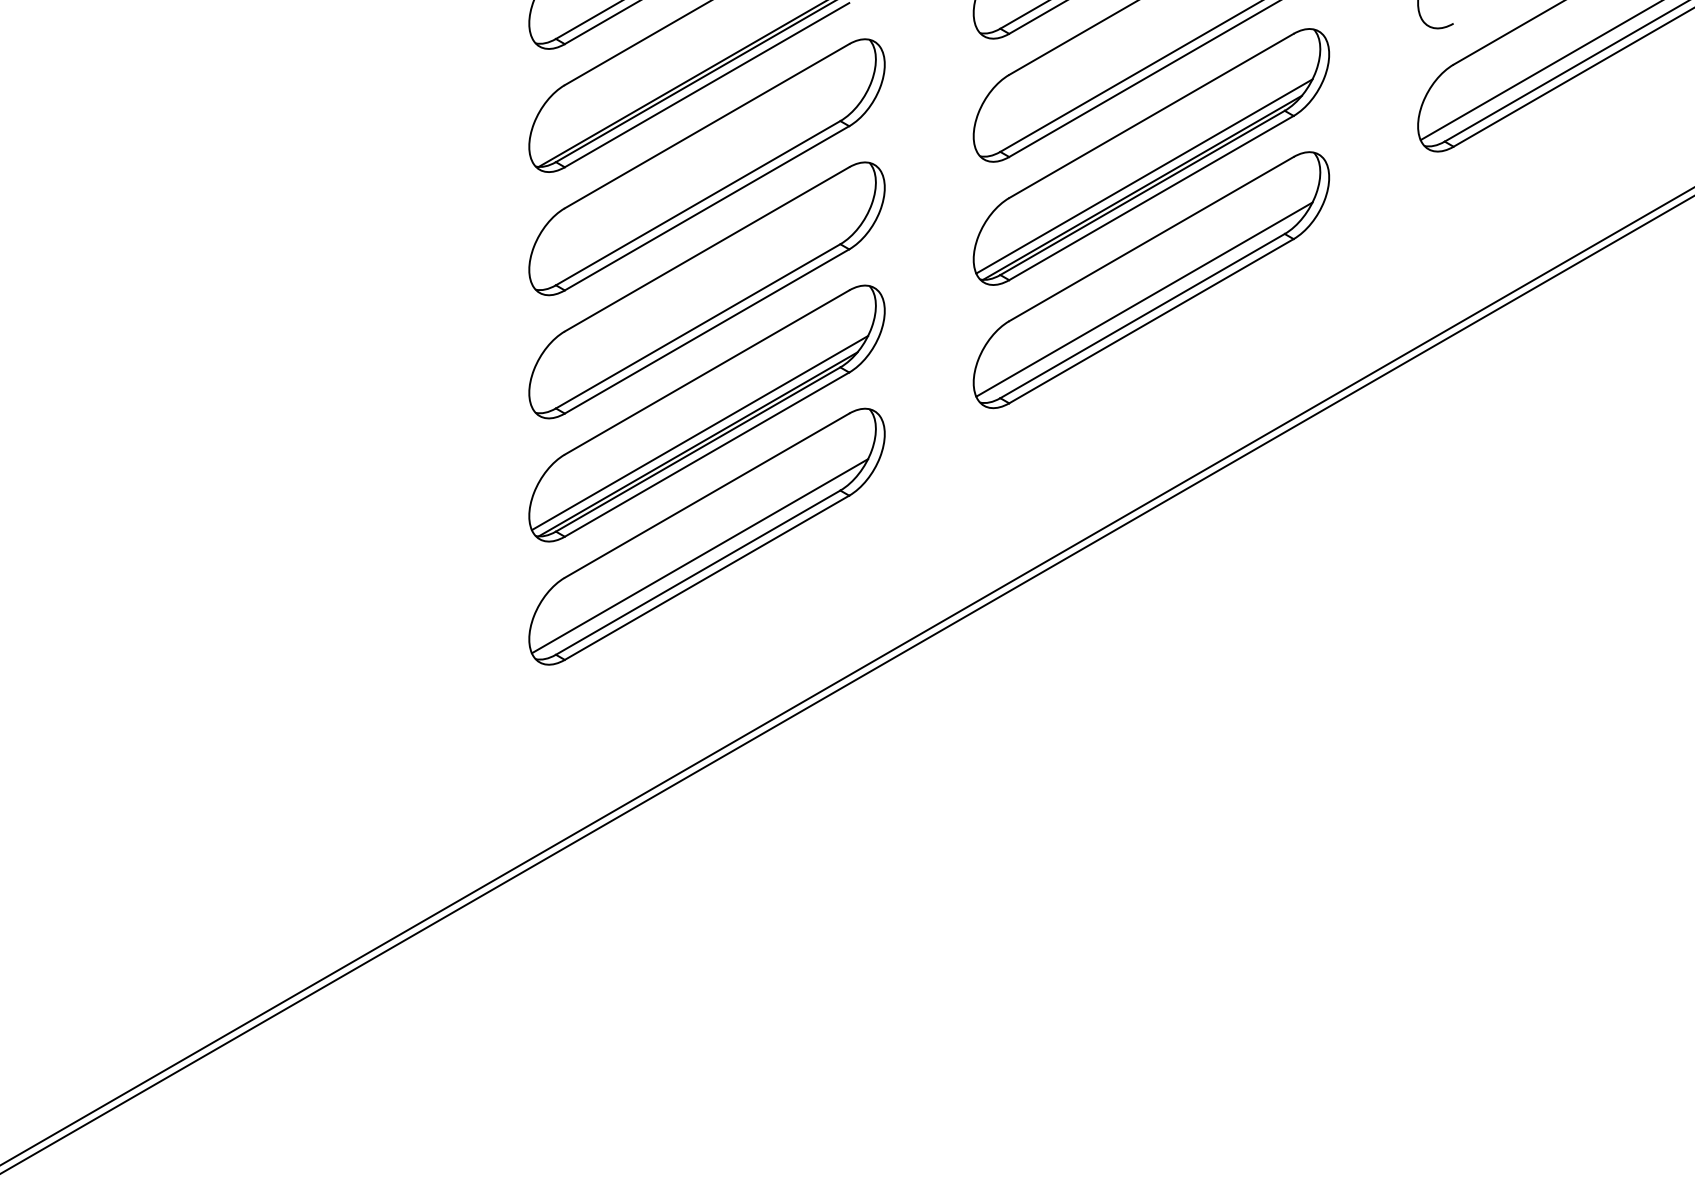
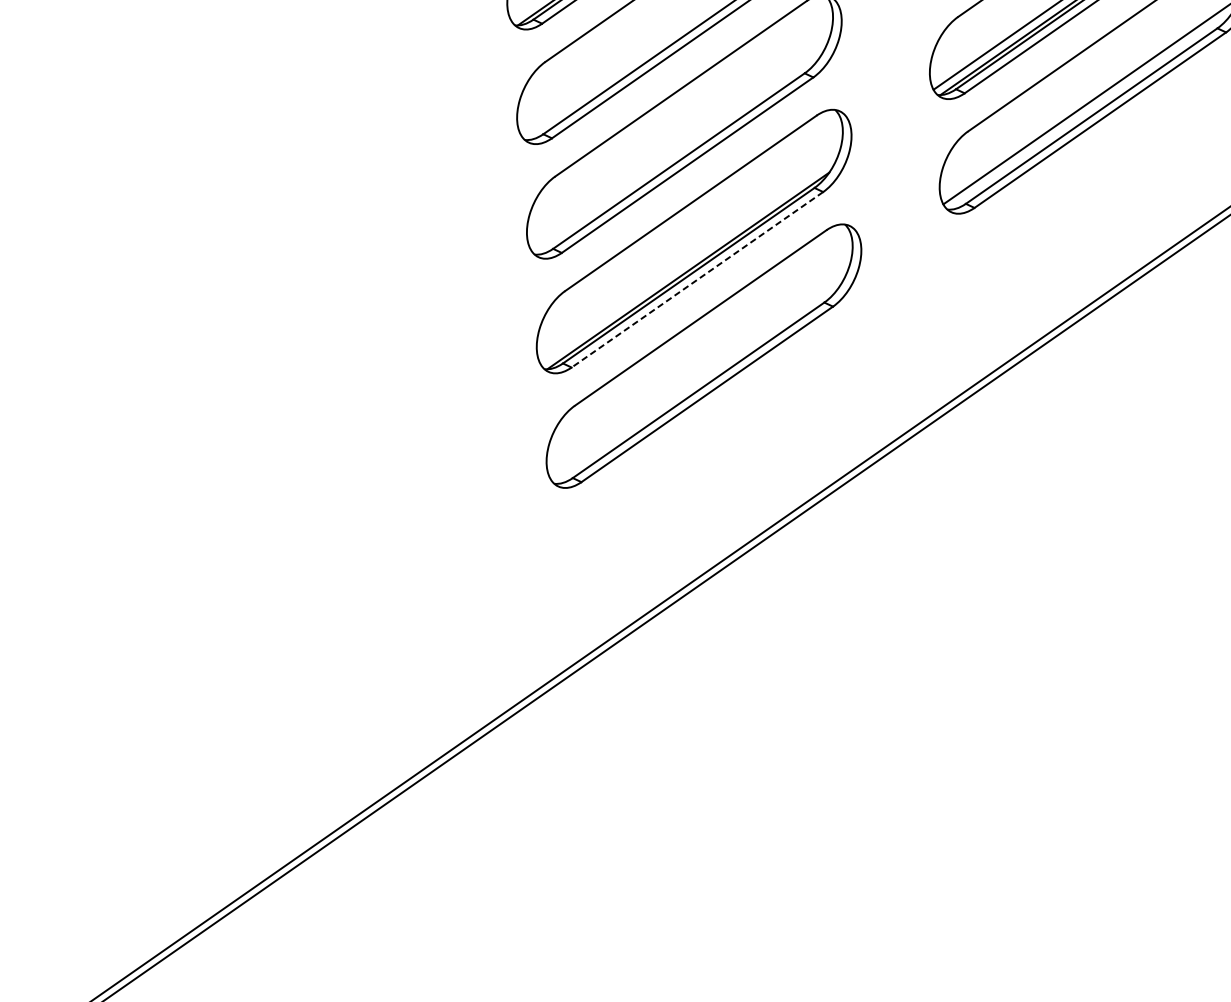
line: (699, 433) -> (688, 260), removed
line: (706, 454) -> (696, 279), solid -> dashed
line: (699, 556) -> (698, 375), removed

